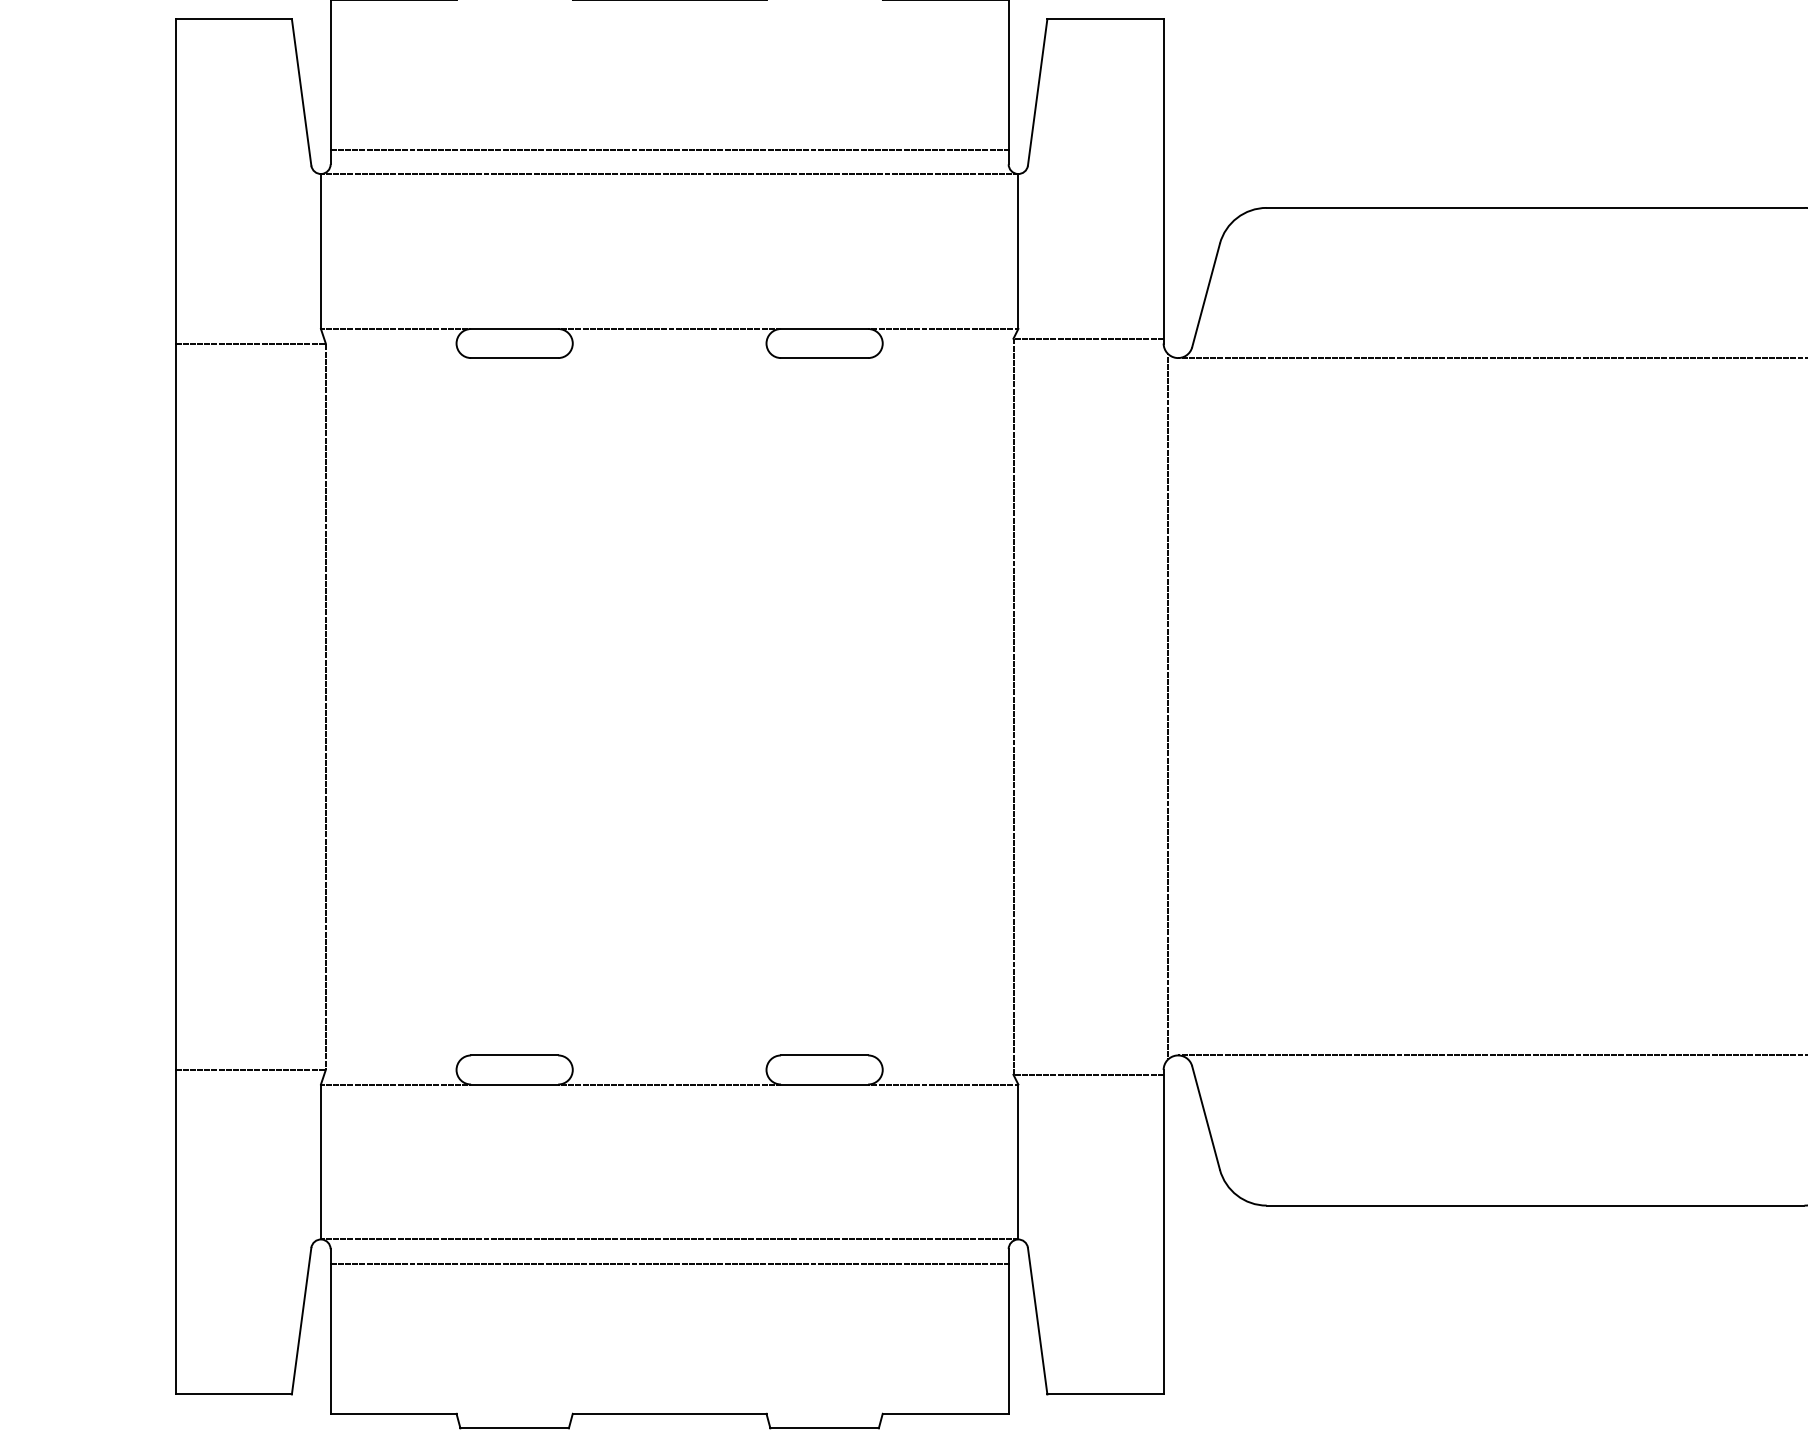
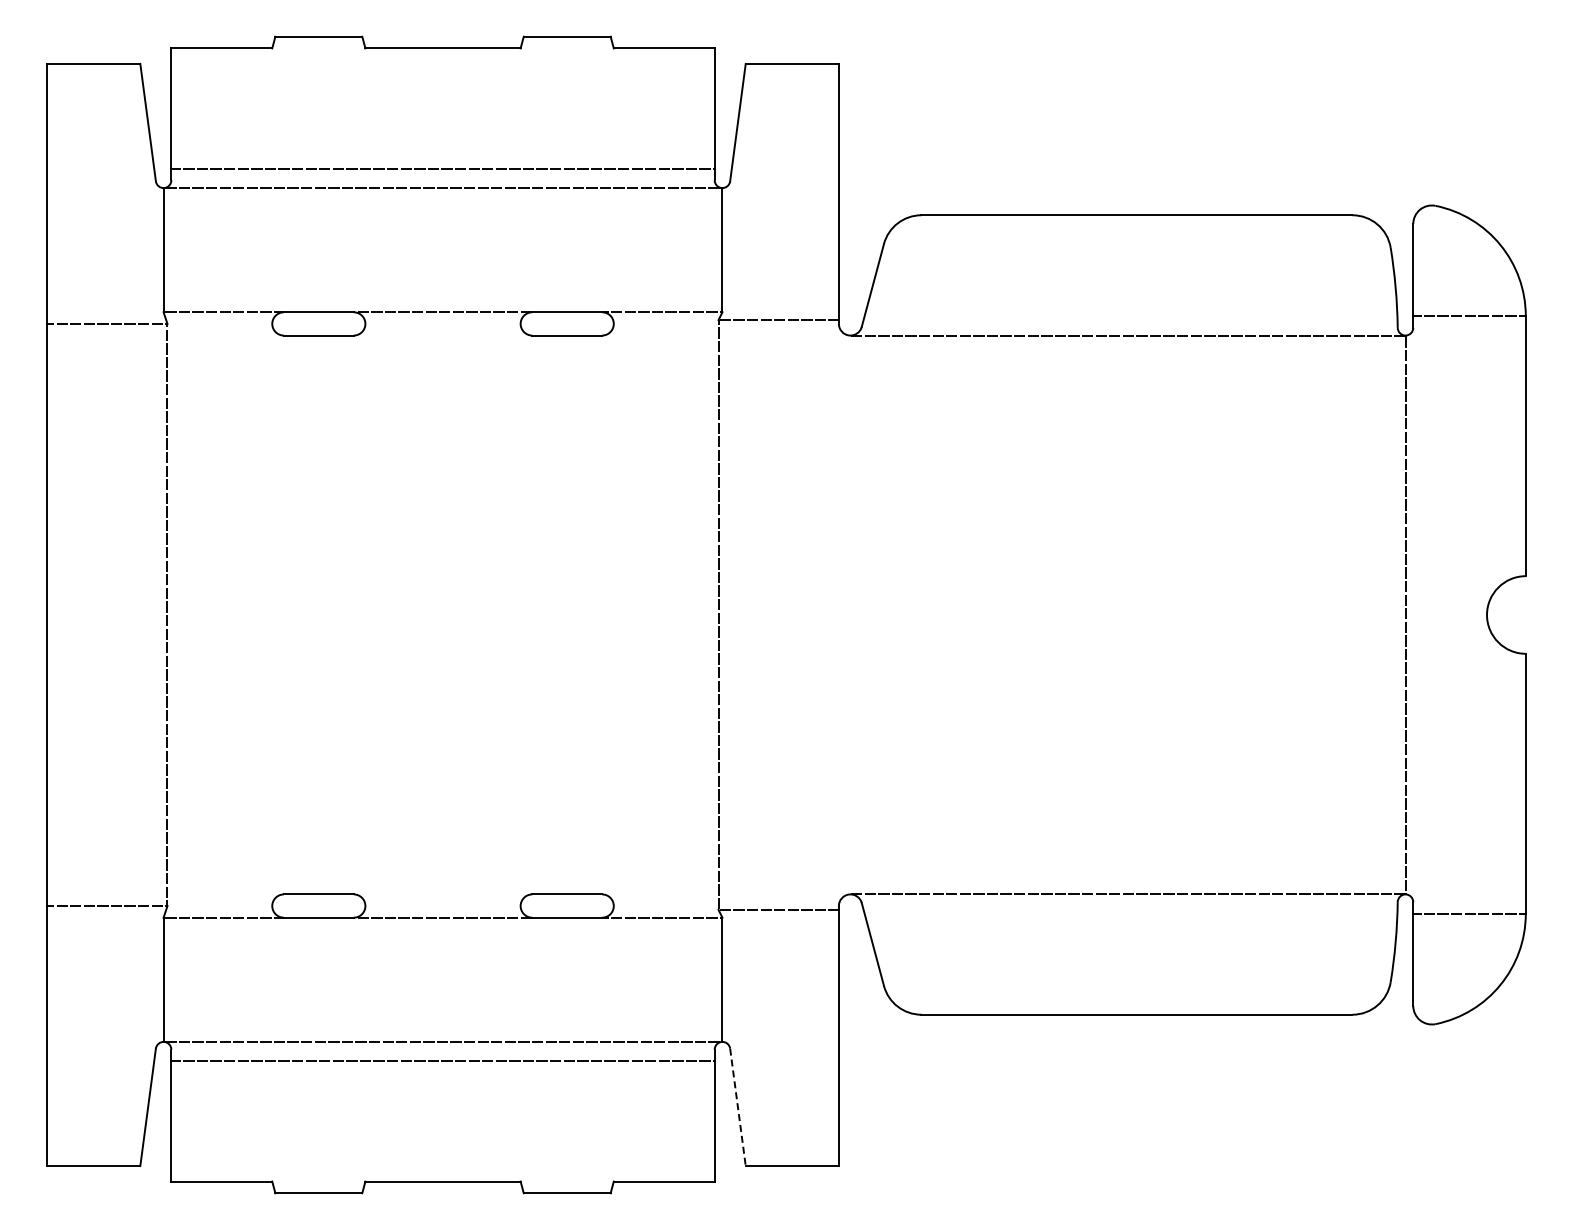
line: (1168, 706) -> (842, 614), removed
line: (1038, 1321) -> (738, 1107), solid -> dashed

